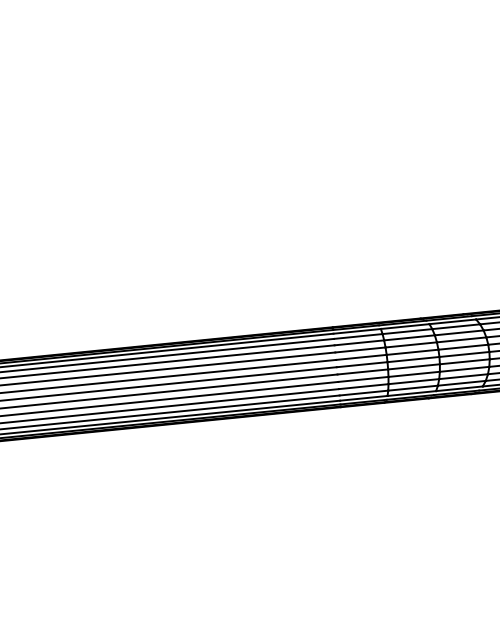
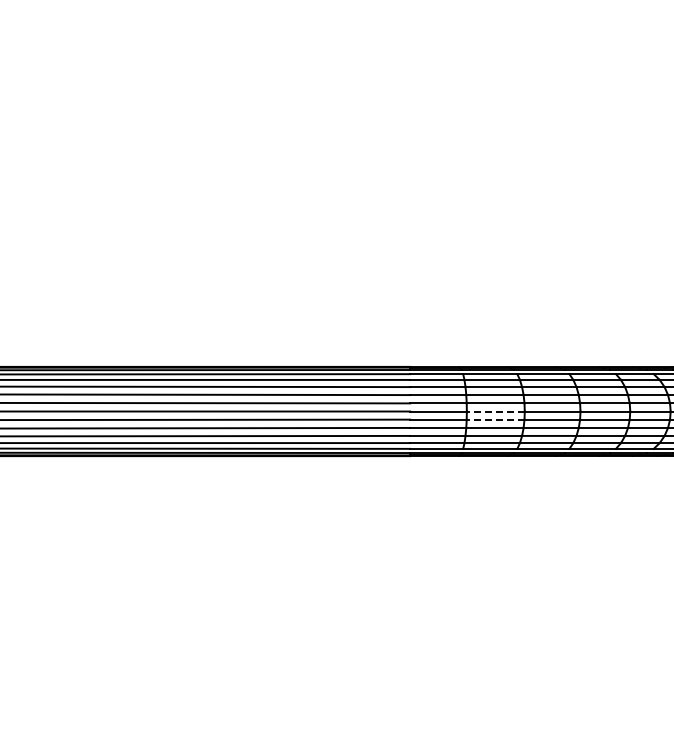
line: (413, 359) -> (495, 411), solid -> dashed
line: (413, 366) -> (495, 419), solid -> dashed

